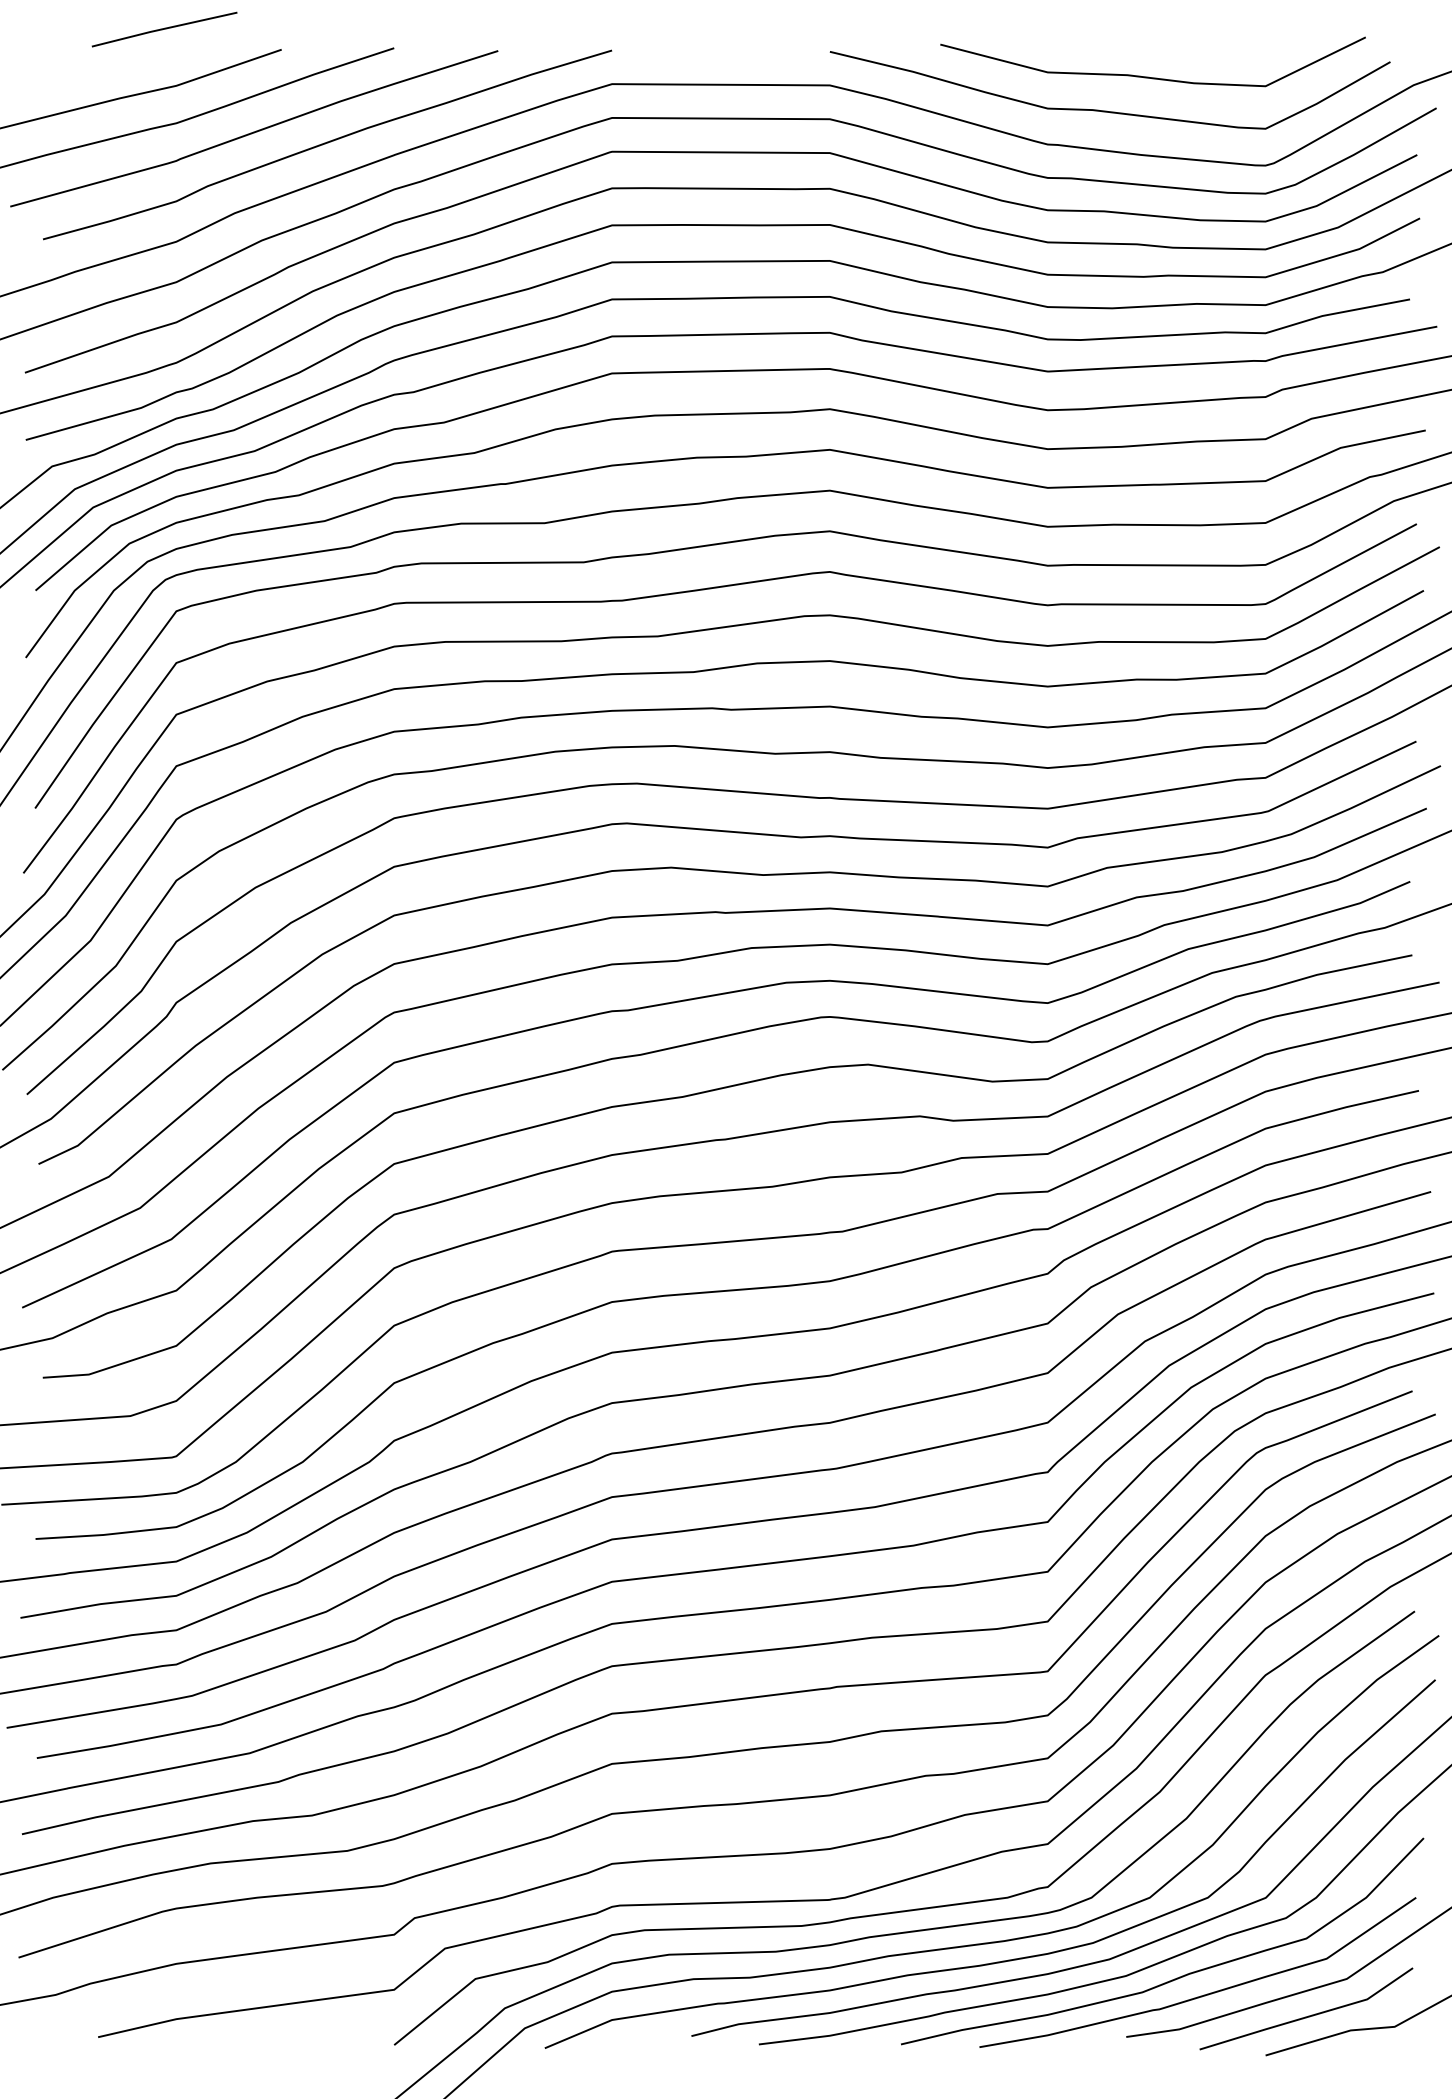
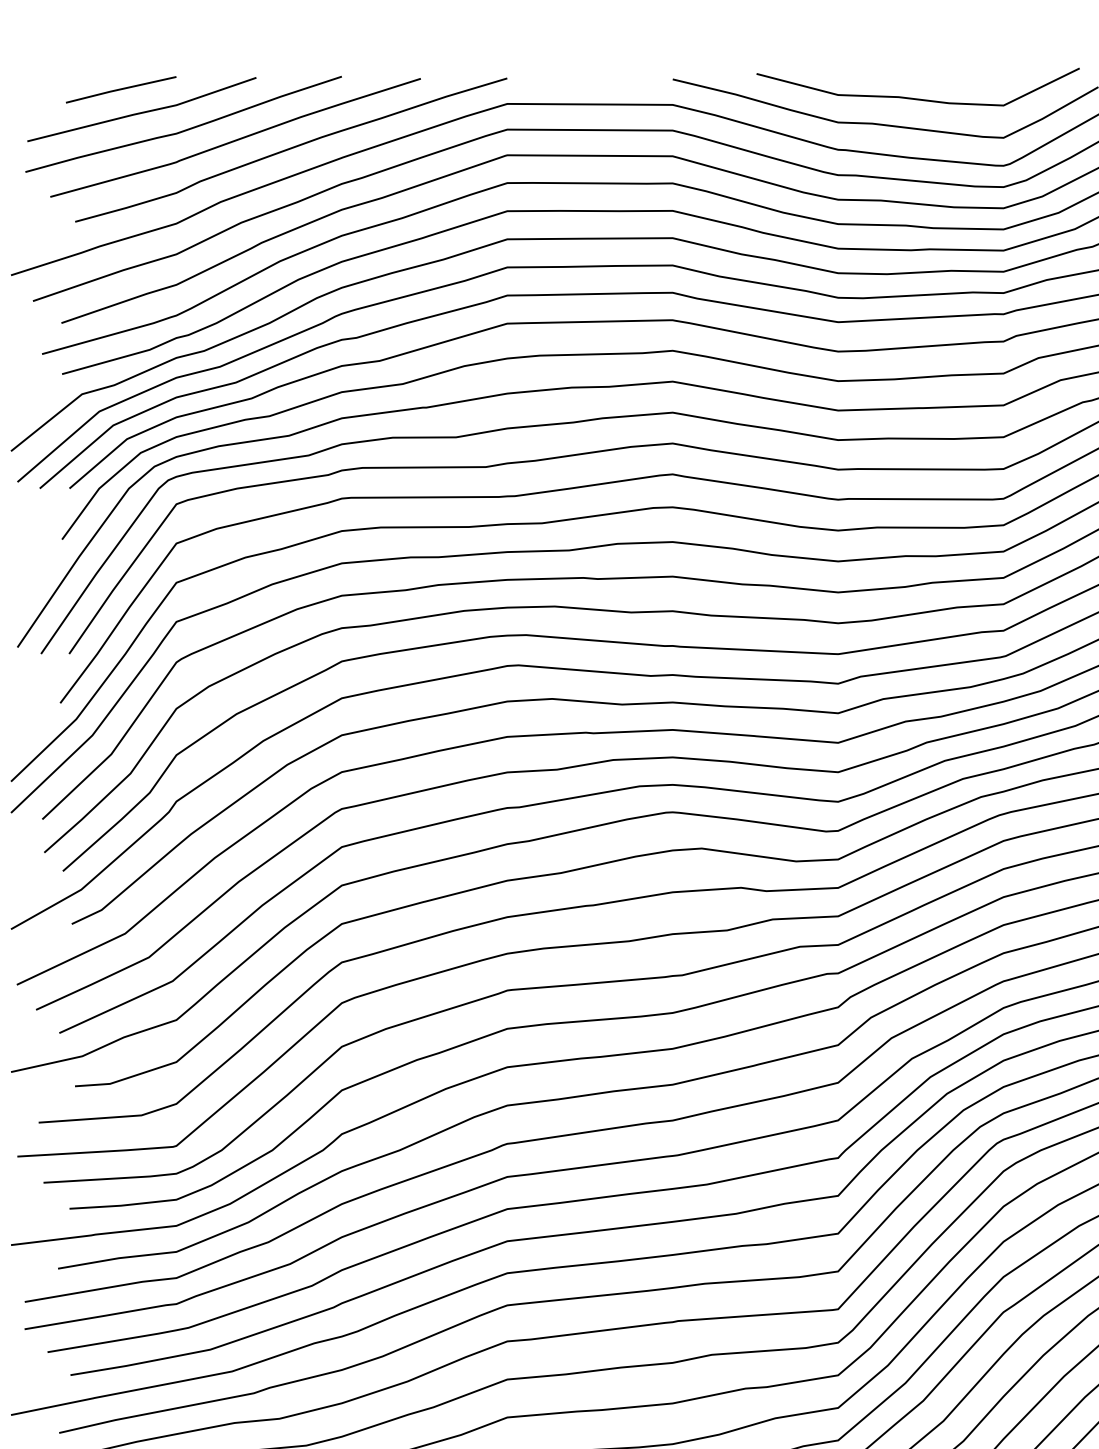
line: (164, 29) -> (121, 89), moved

